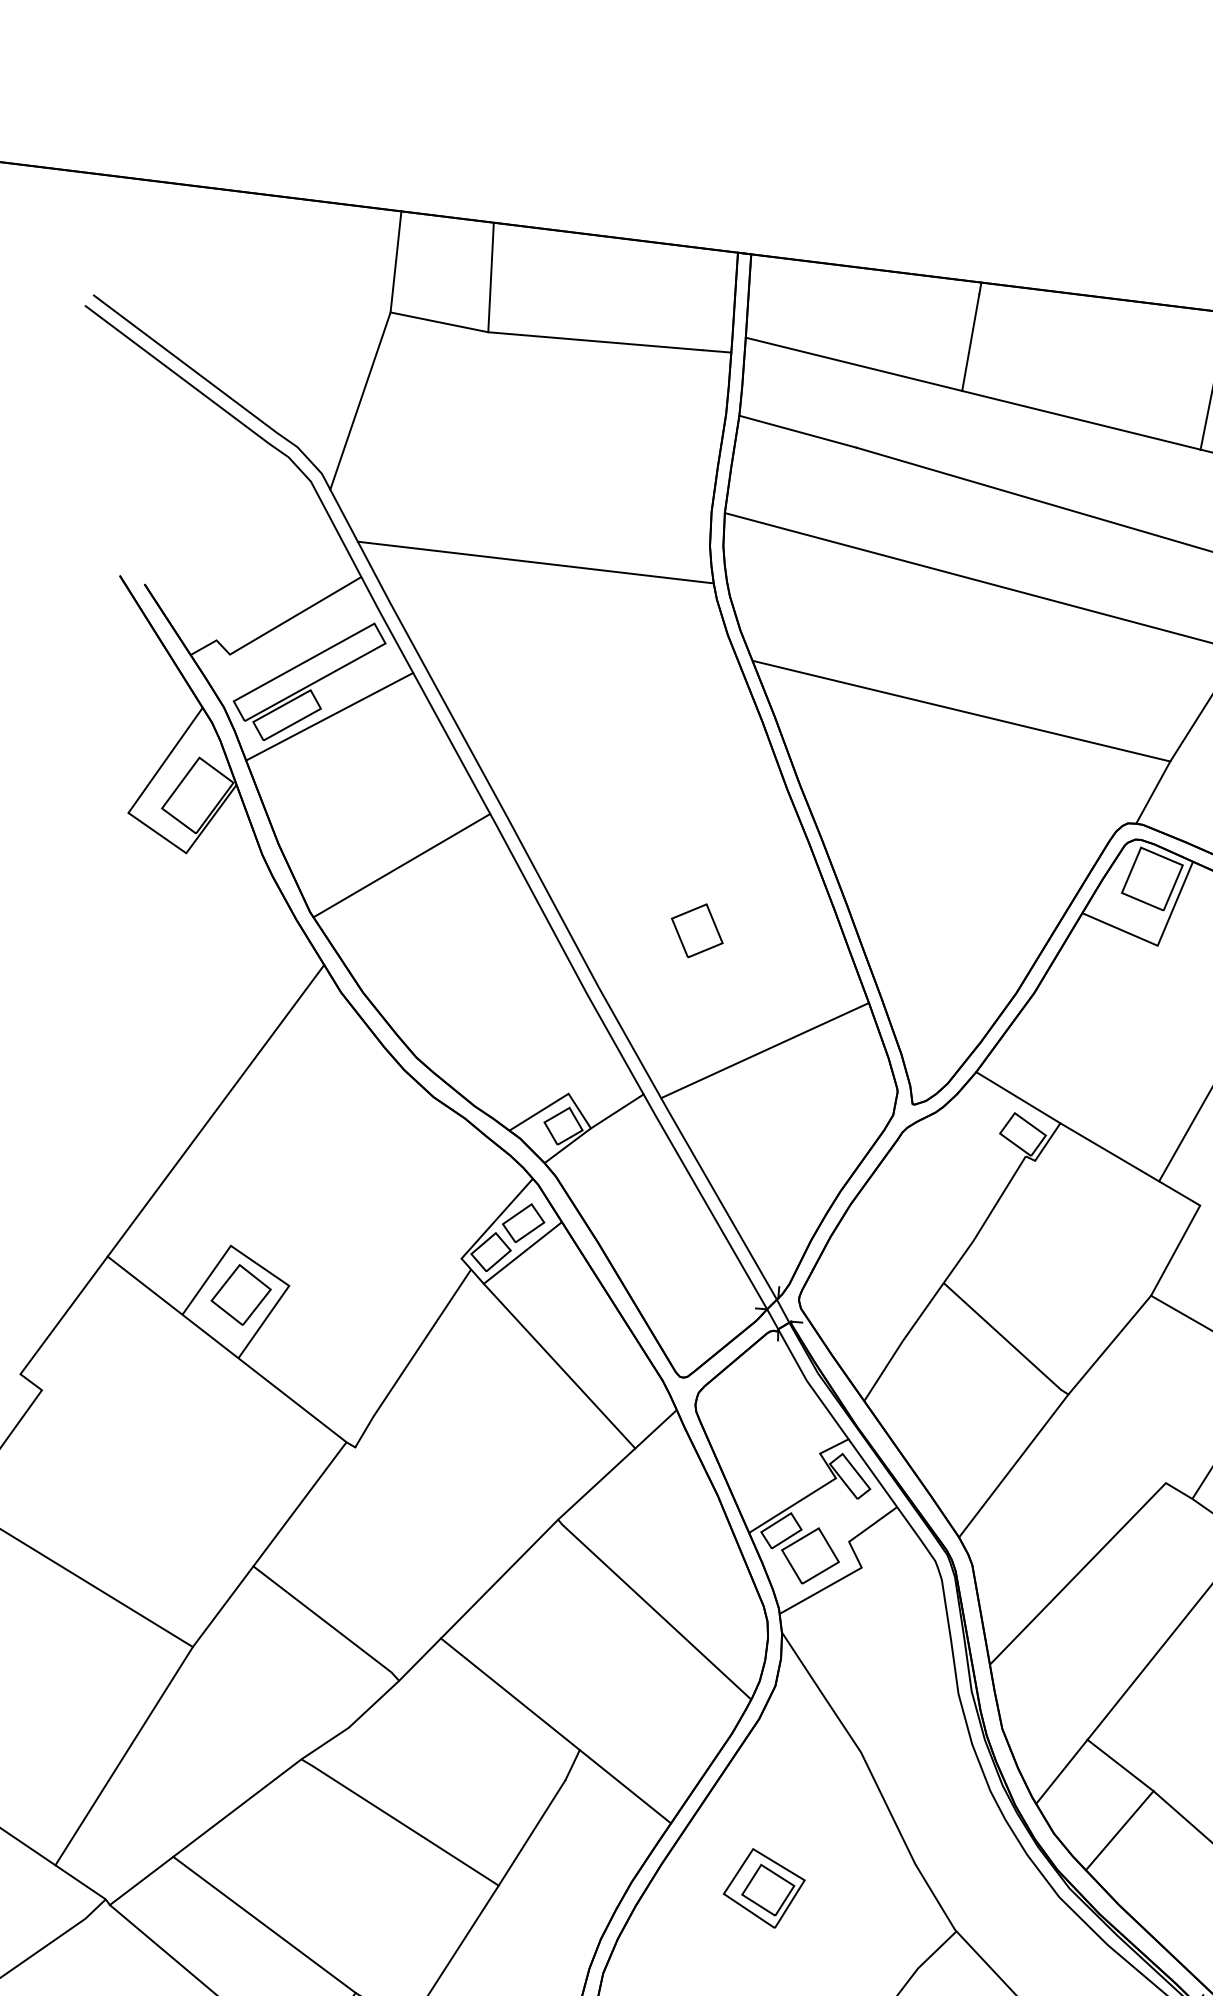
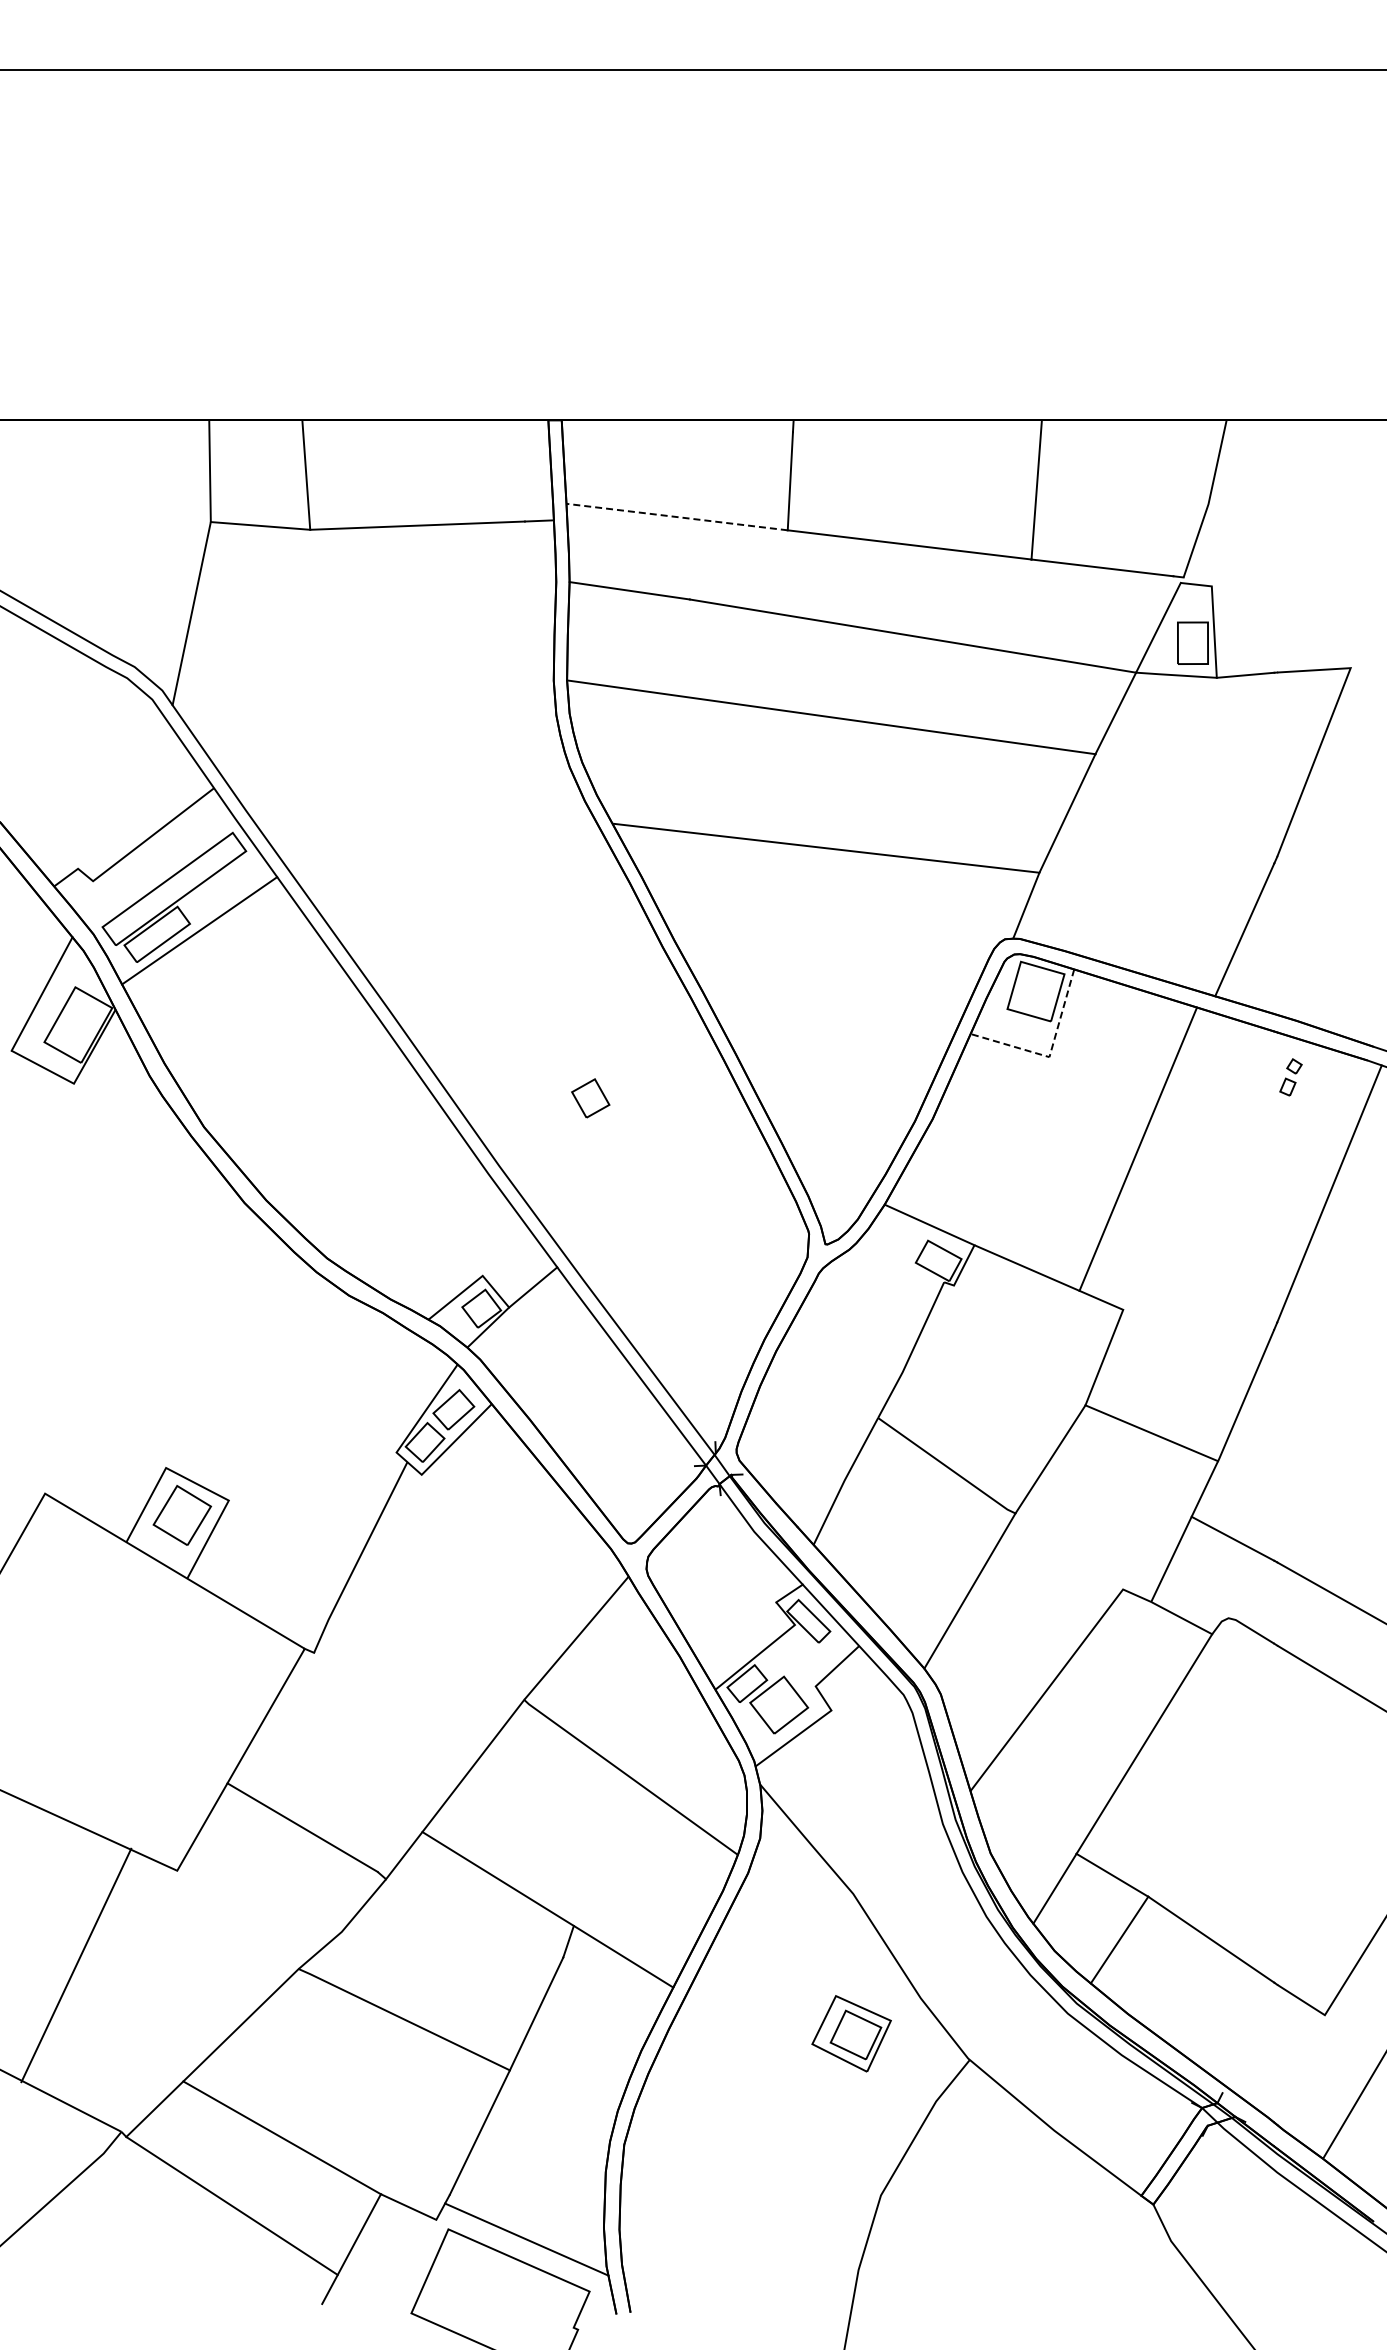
line: (853, 364) -> (676, 517), solid -> dashed
line: (535, 562) -> (385, 752), removed
line: (401, 865) -> (289, 1069), removed
part: (697, 930) -> (590, 1098), size x0.7
line: (1159, 942) -> (1050, 1053), solid -> dashed
line: (765, 1050) -> (672, 1208), removed
line: (215, 1110) -> (134, 1335), removed
line: (559, 1365) -> (506, 1546), removed
line: (124, 1756) -> (76, 1965), moved
part: (764, 1888) -> (851, 2033), moved

